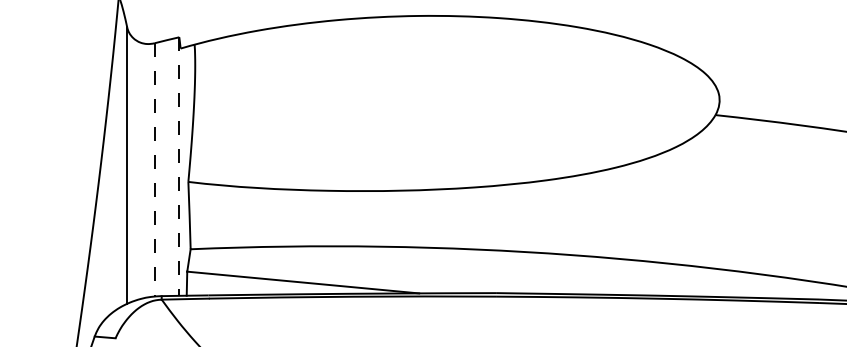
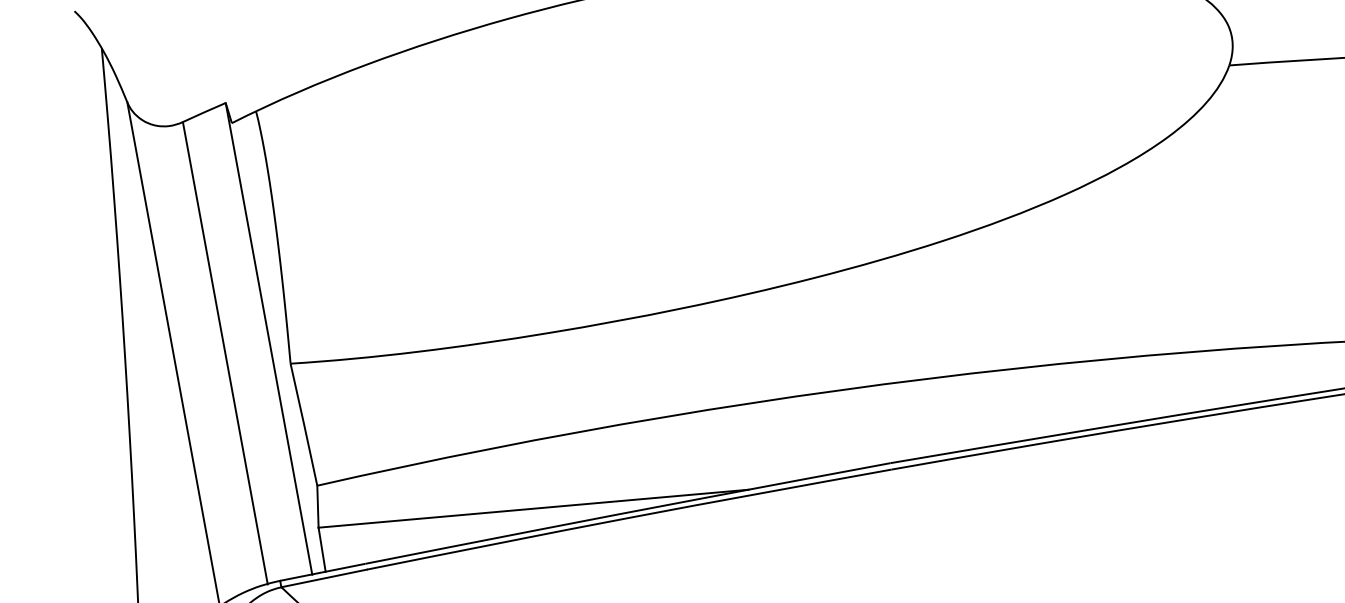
line: (179, 167) -> (269, 340), dashed -> solid
line: (154, 170) -> (225, 354), dashed -> solid

